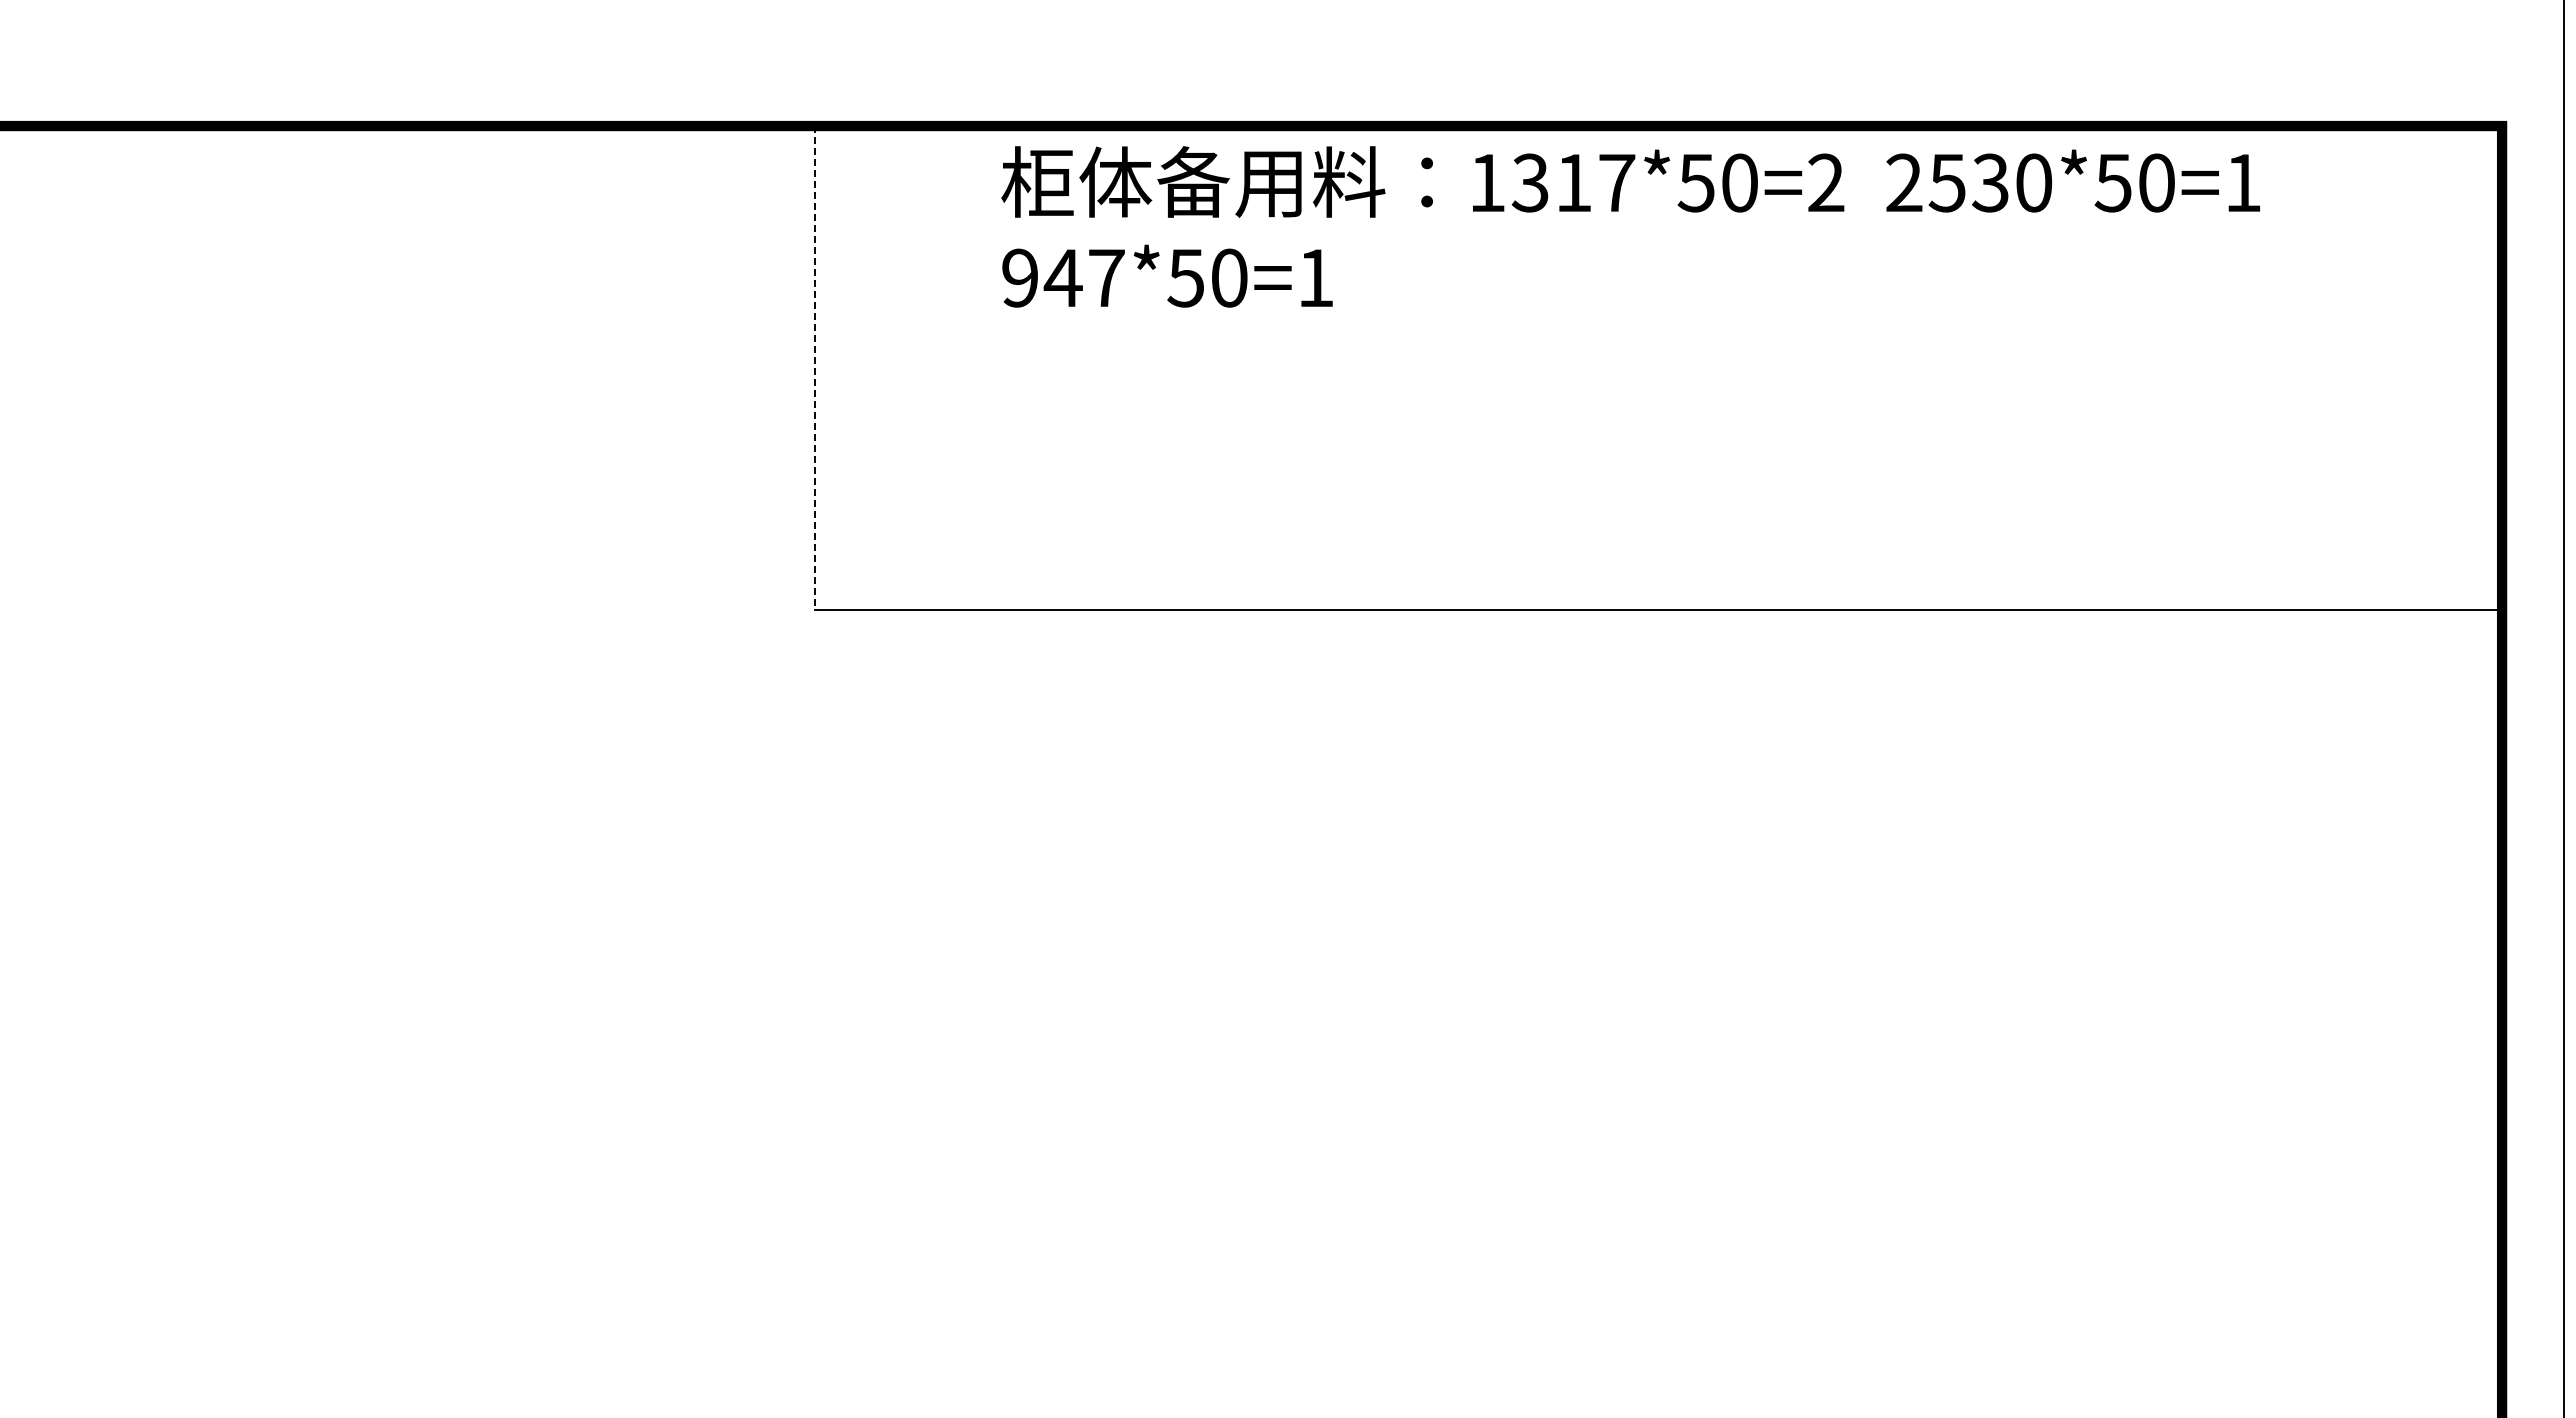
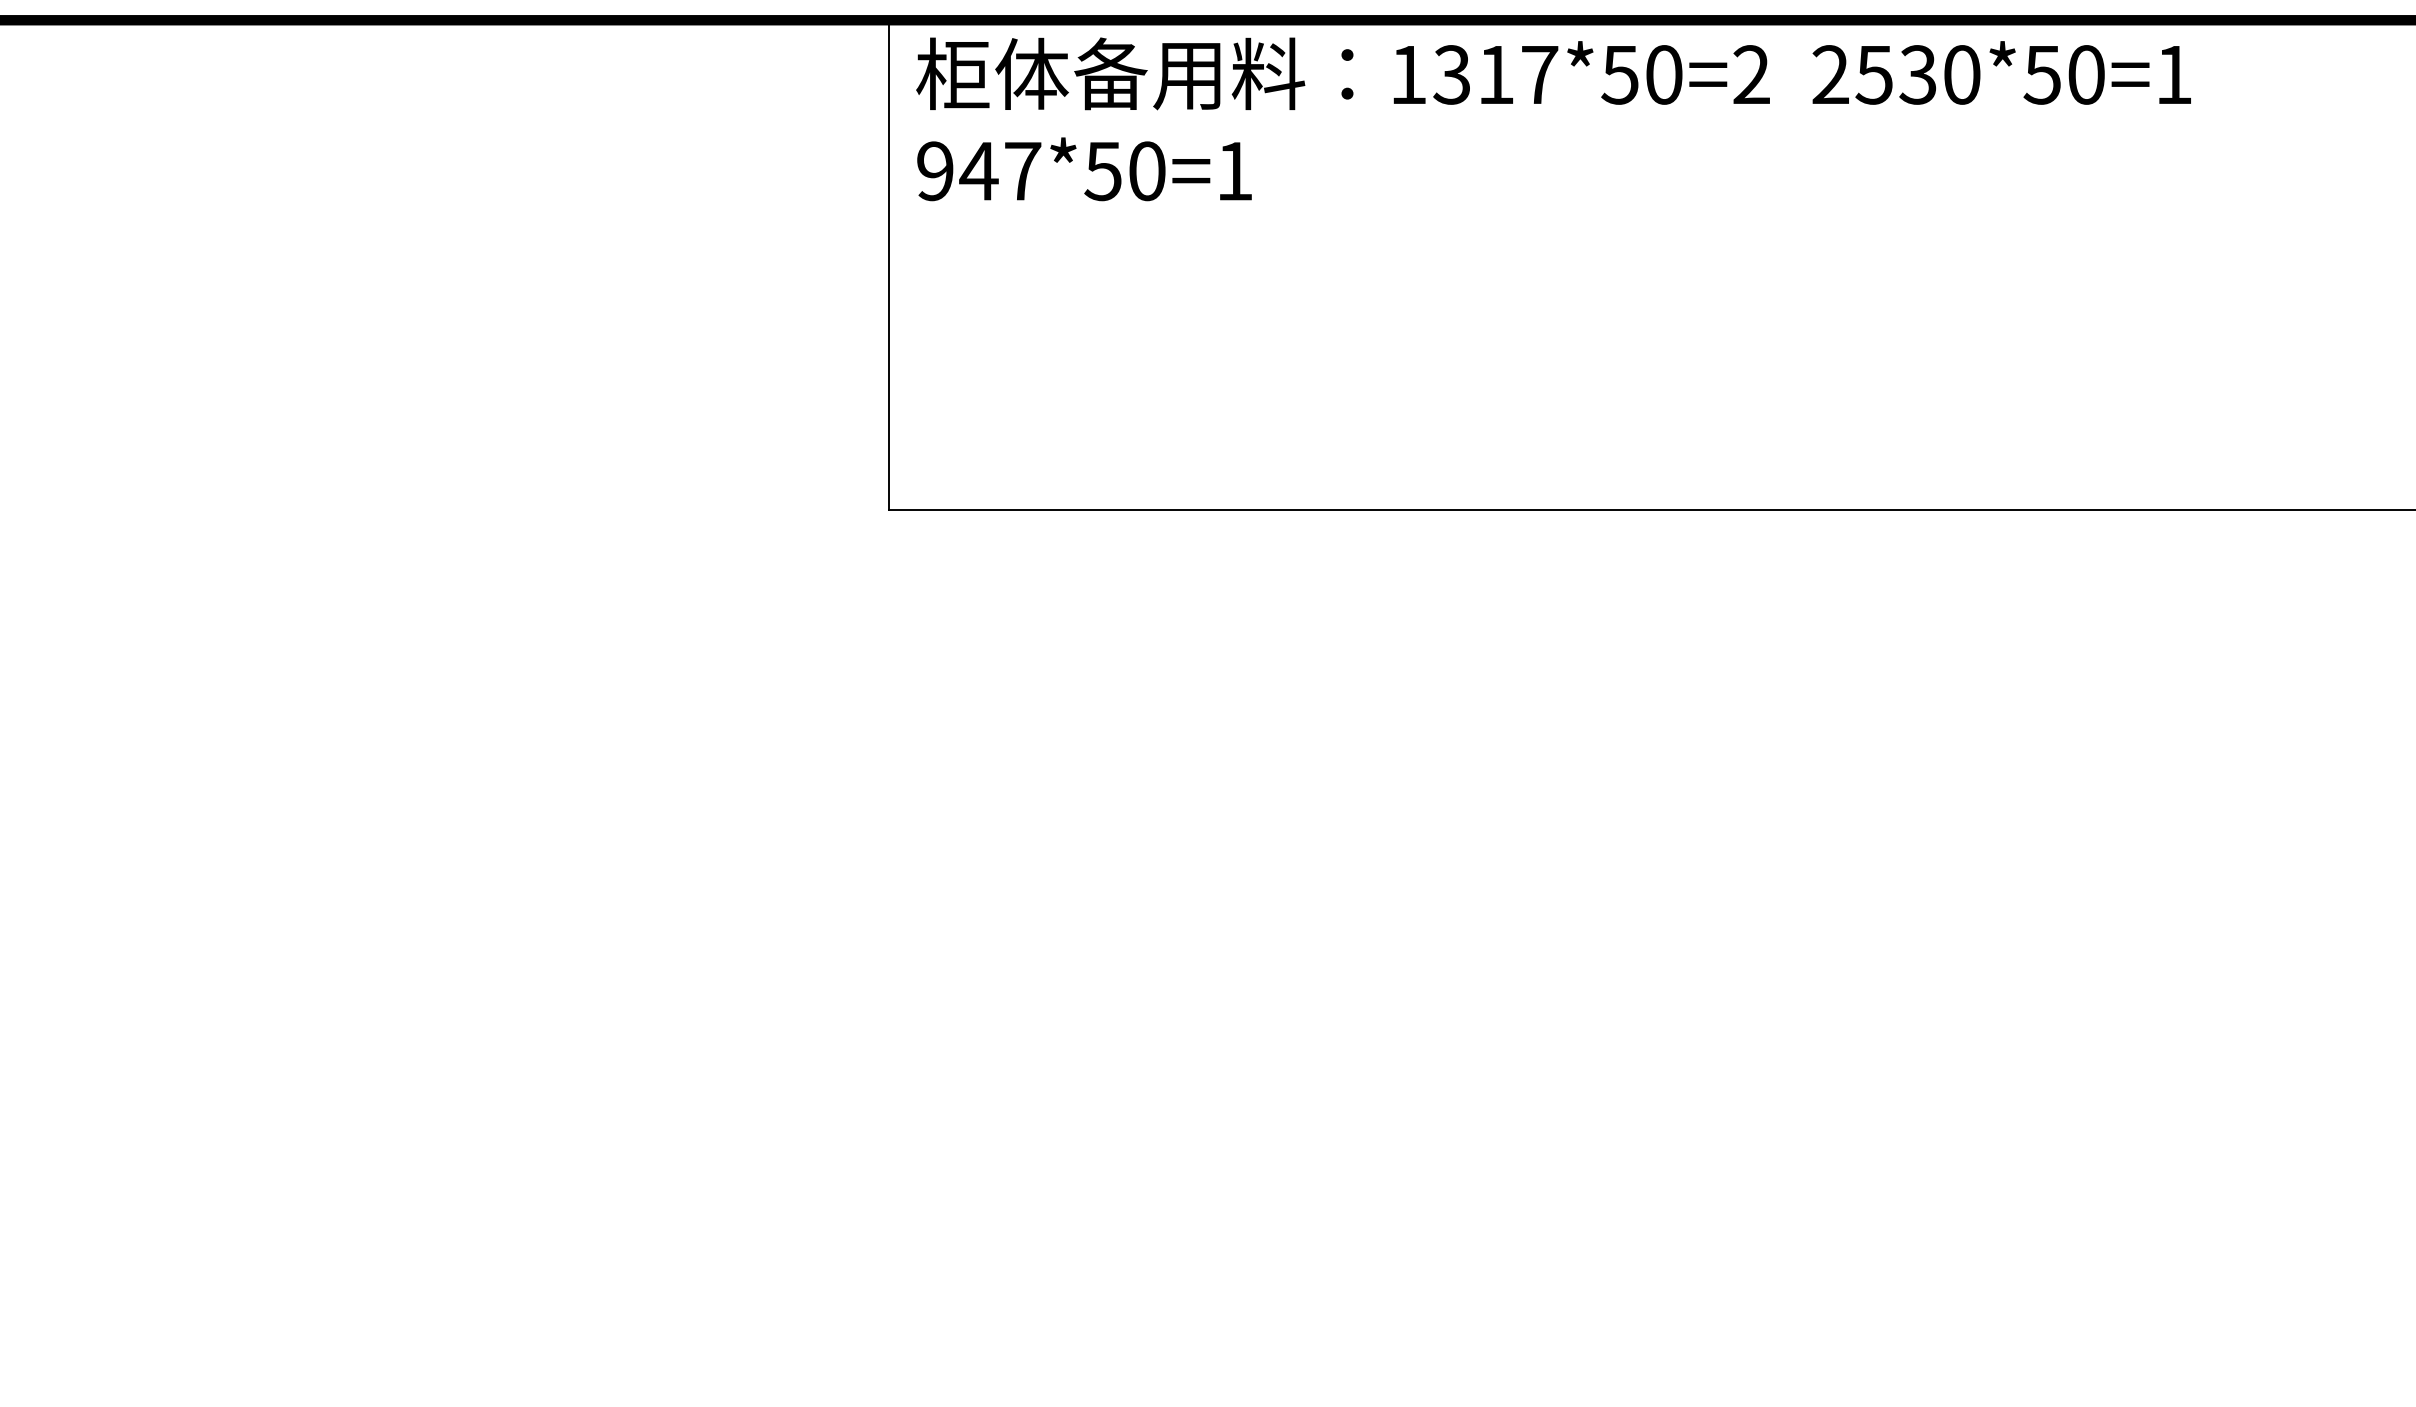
text: (1630, 226) -> (1553, 118), moved
line: (814, 367) -> (889, 264), dashed -> solid

